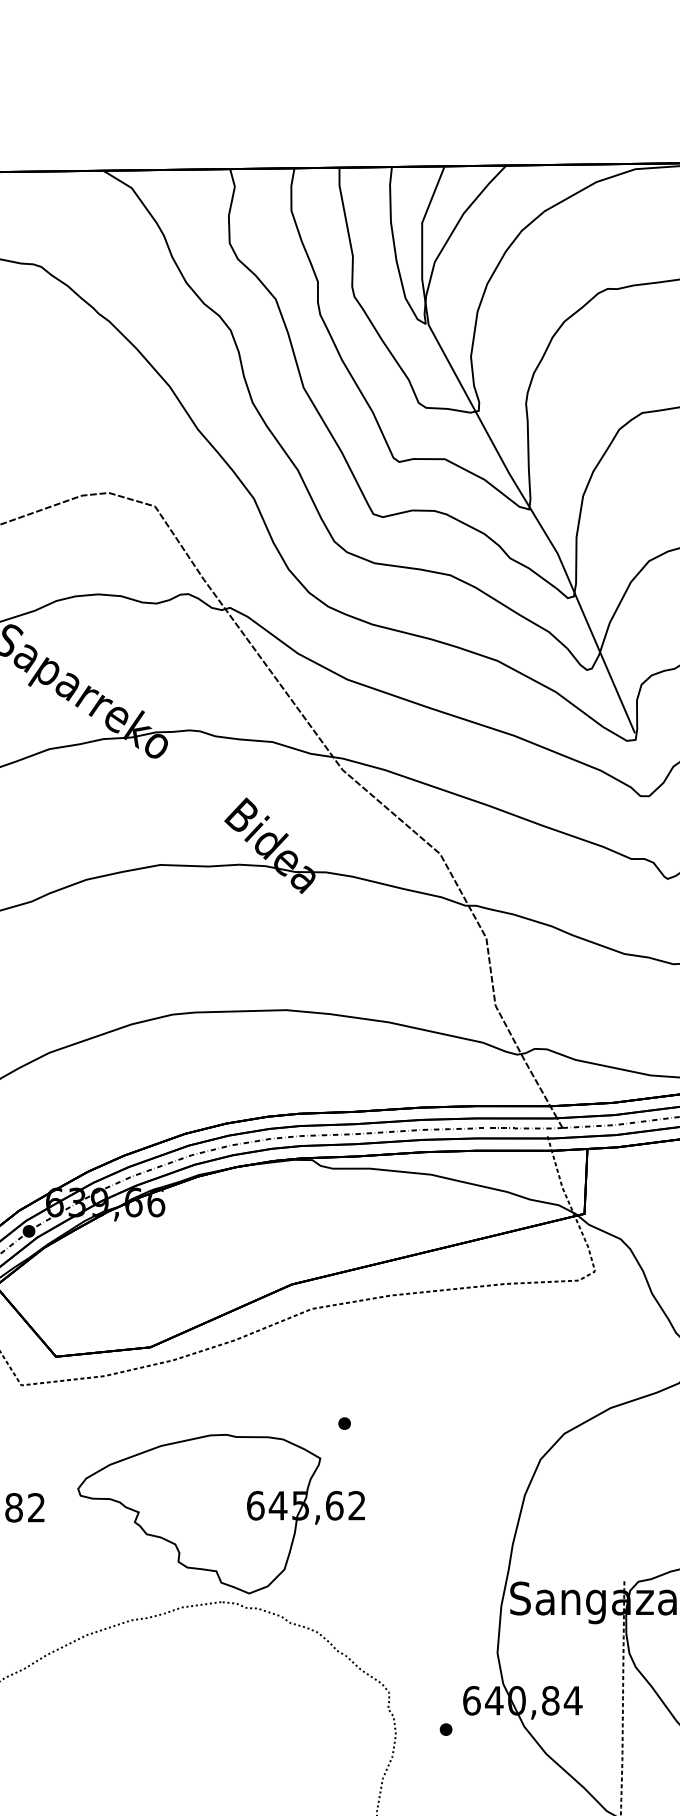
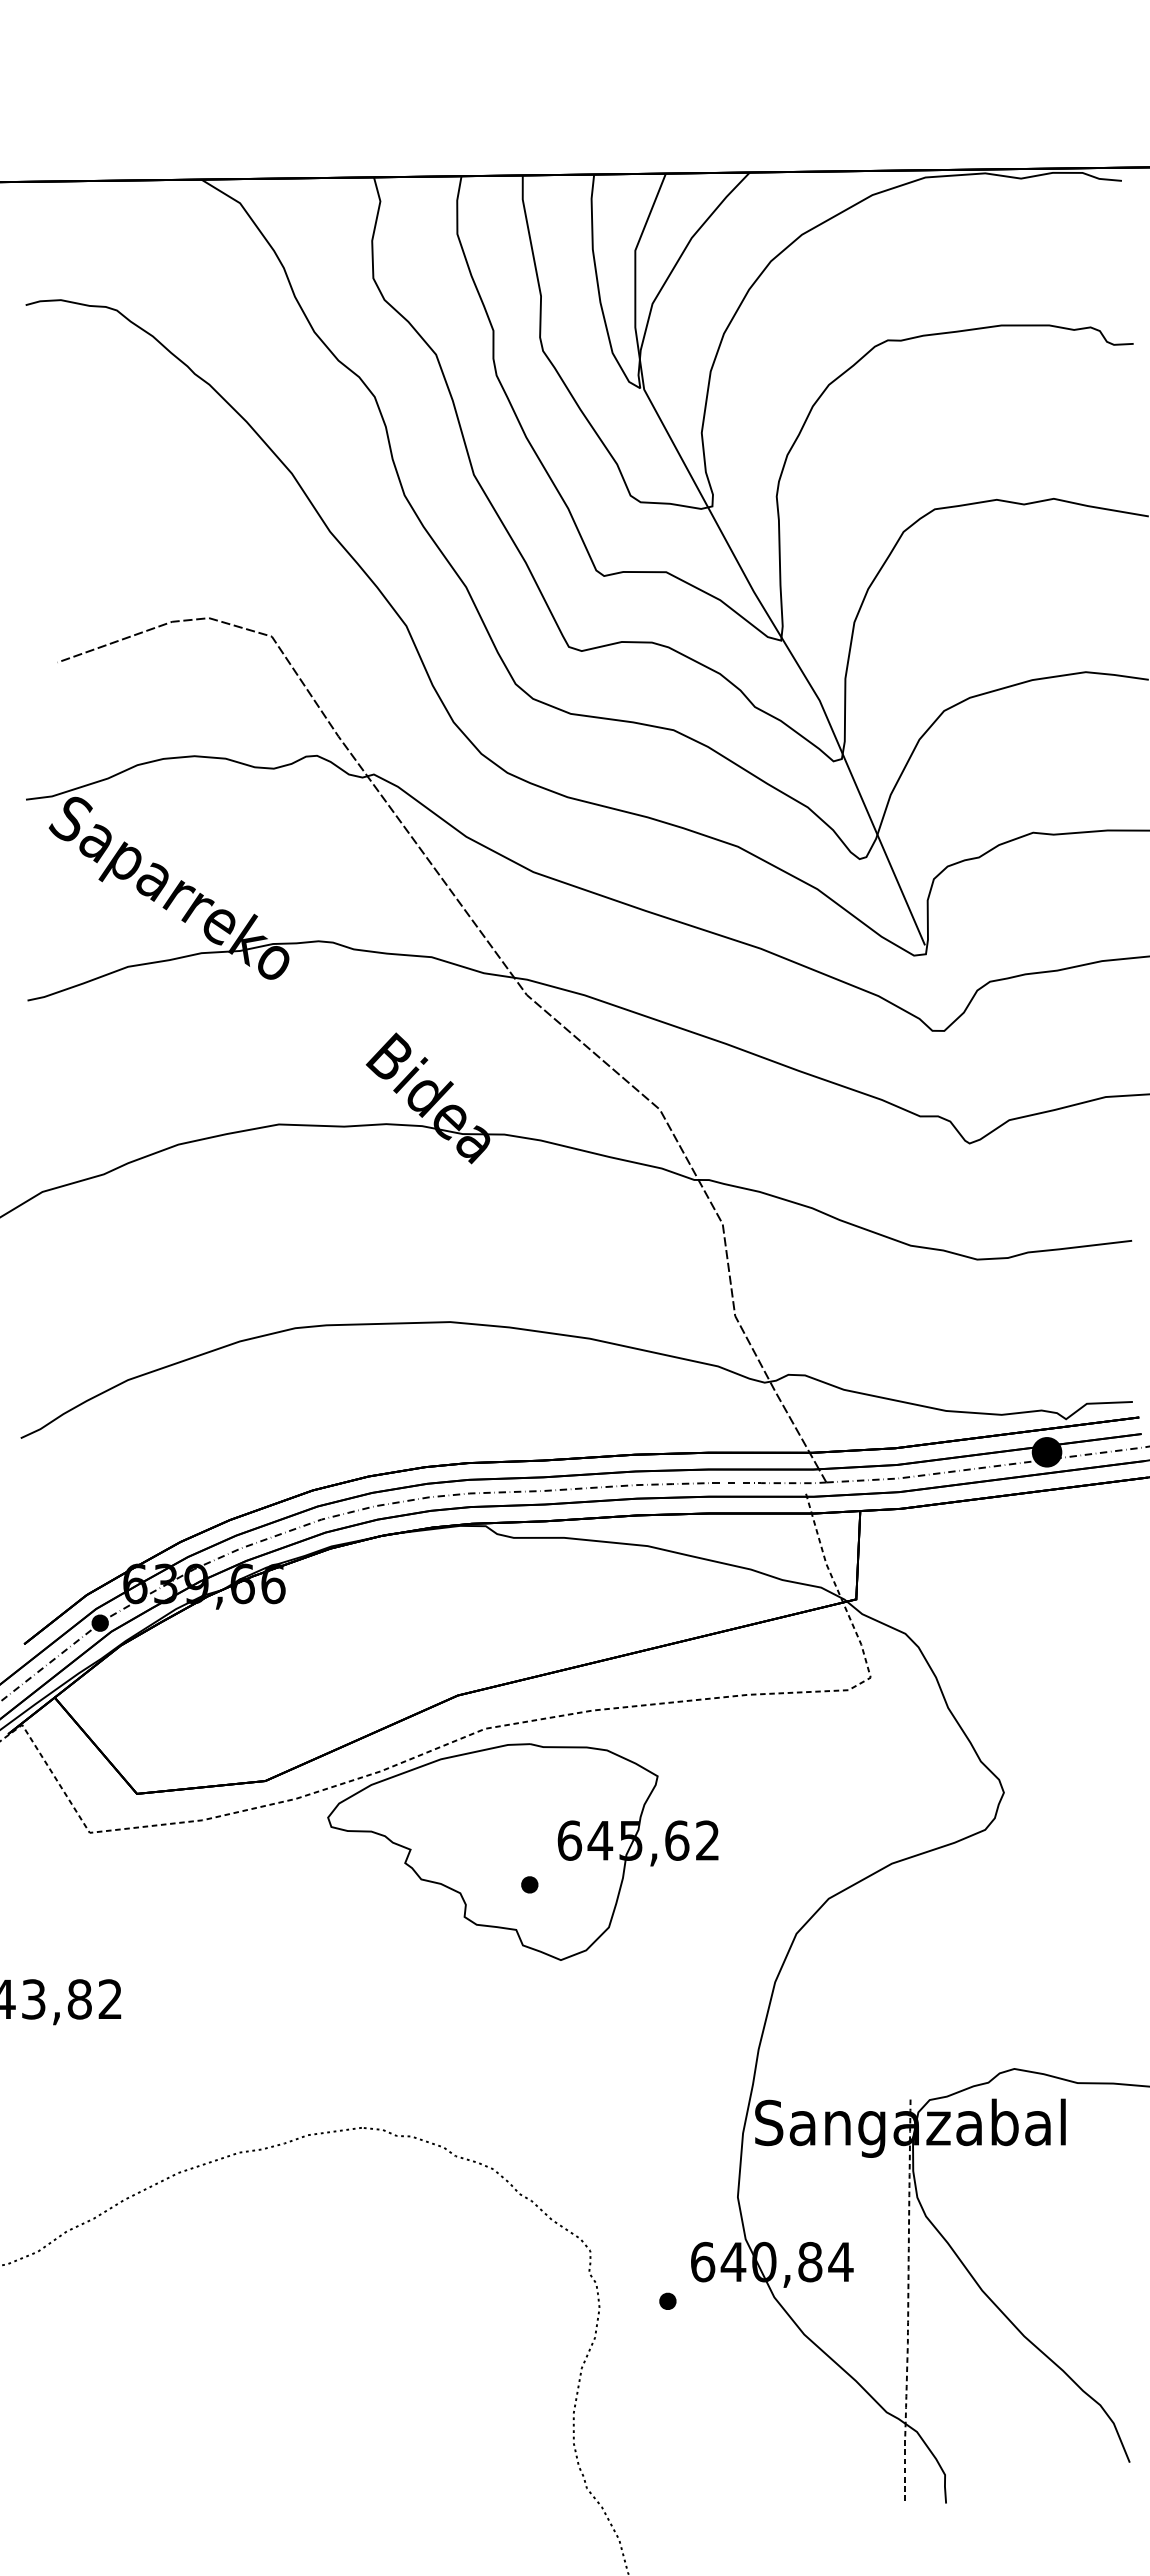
part: (221, 1513) -> (522, 1851), moved

